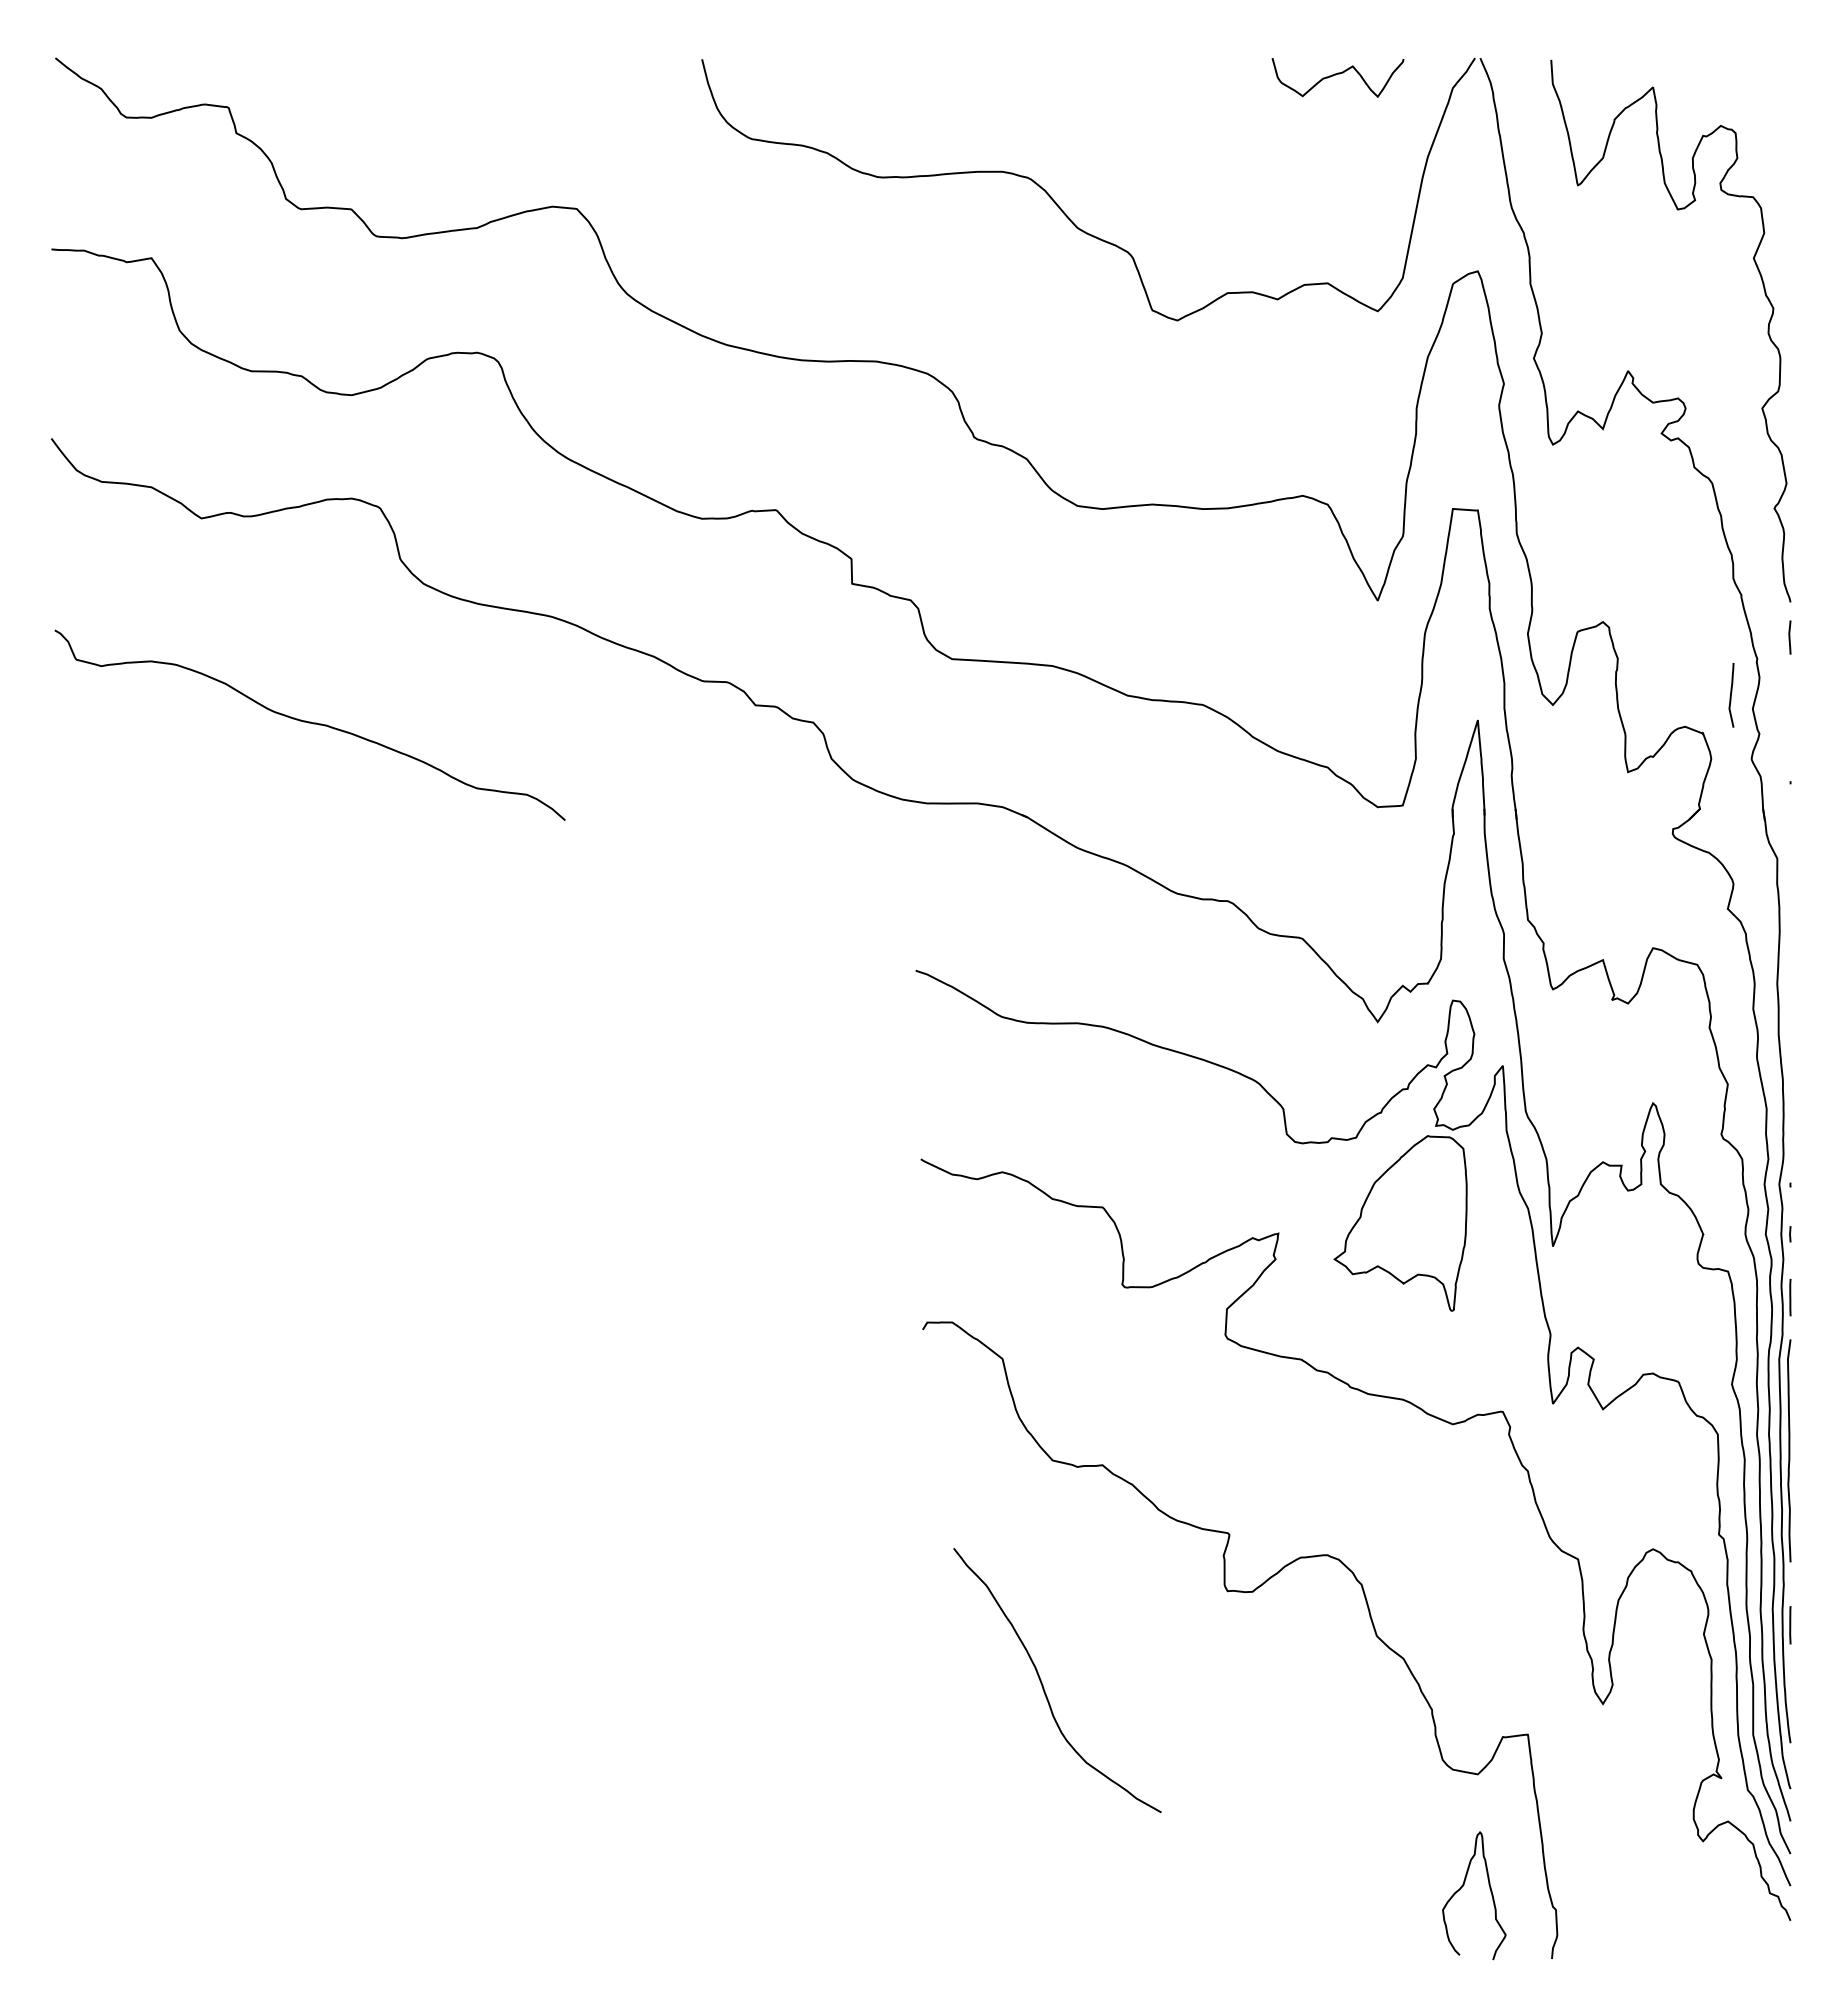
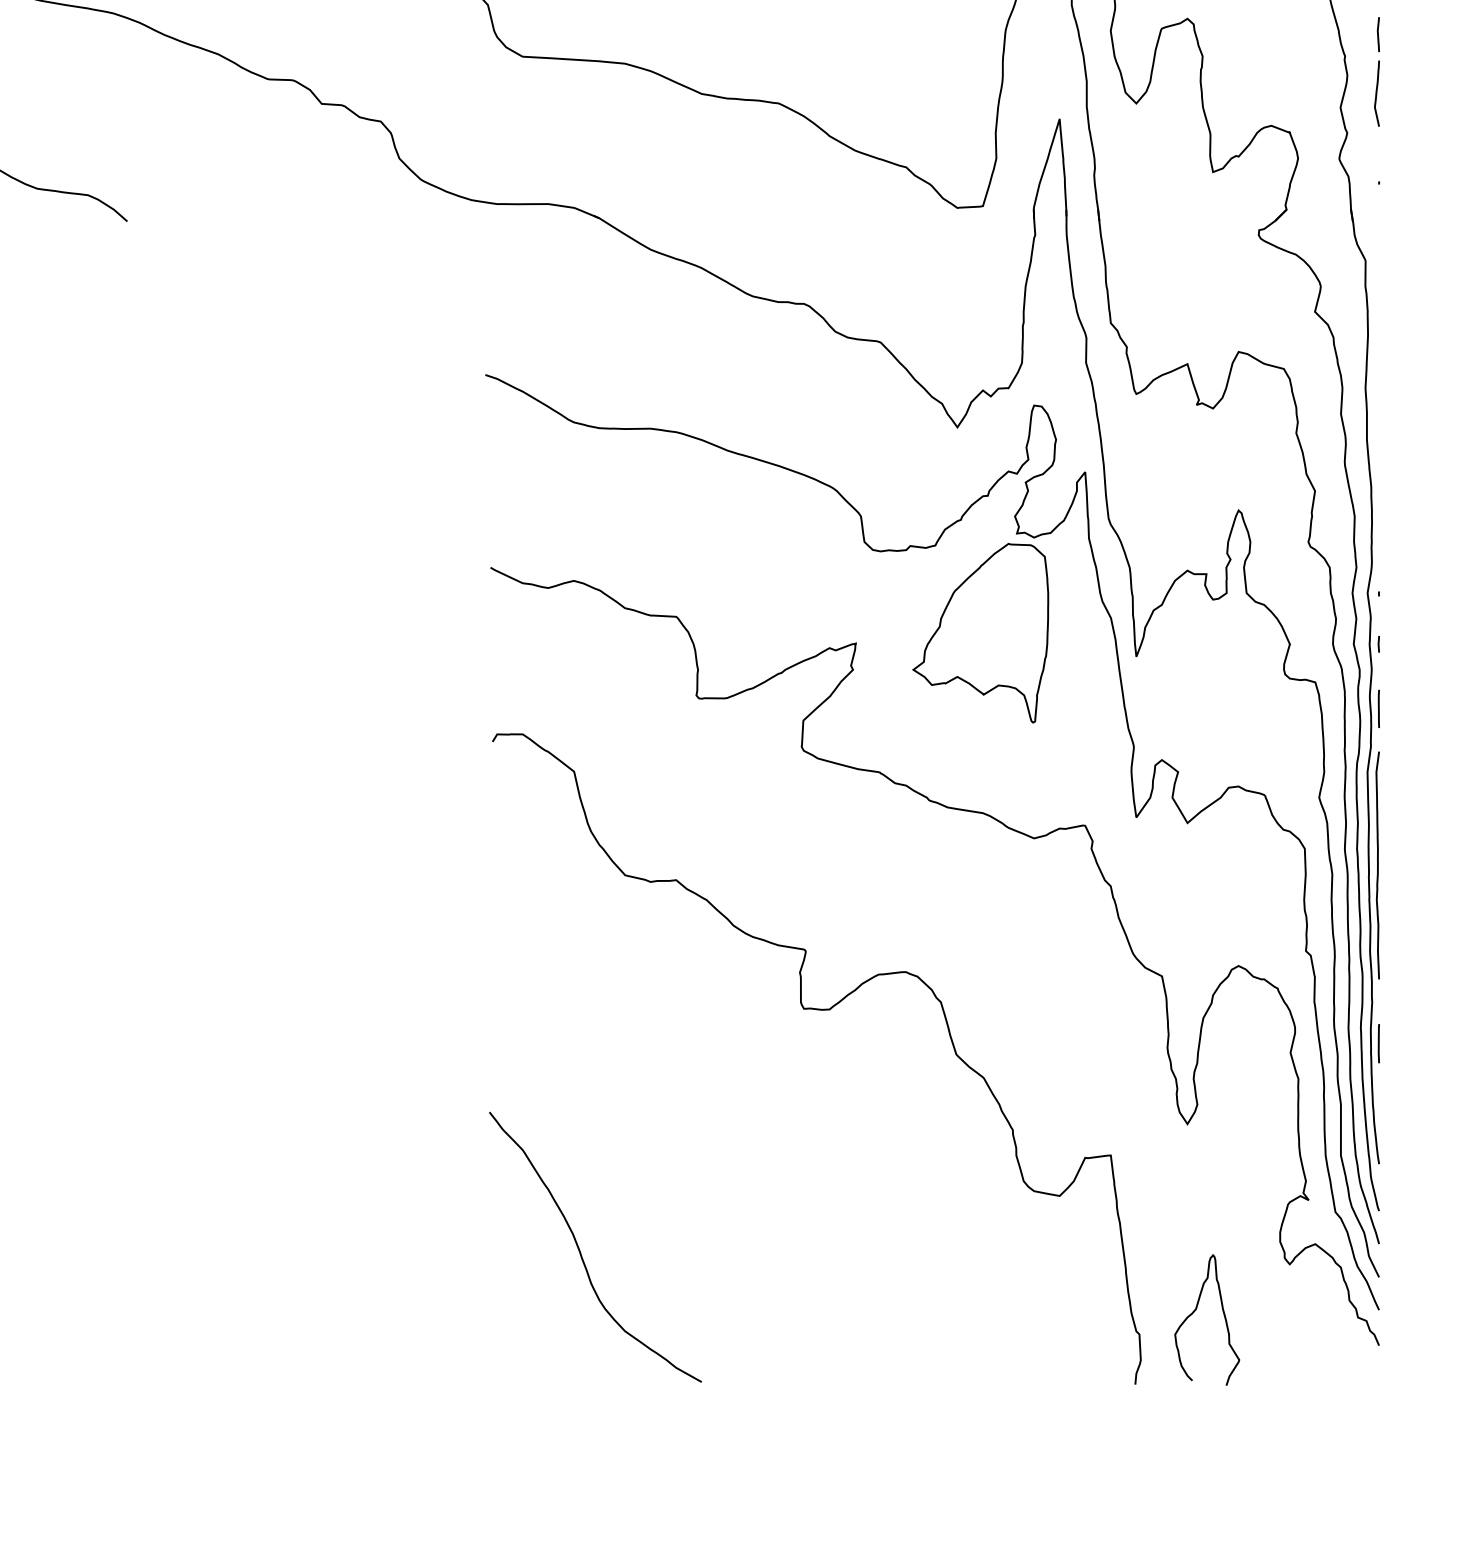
curve: (1731, 695) -> (1376, 93), moved
curve: (1043, 1684) -> (581, 1251), moved
curve: (1464, 1885) -> (1197, 1309), moved

